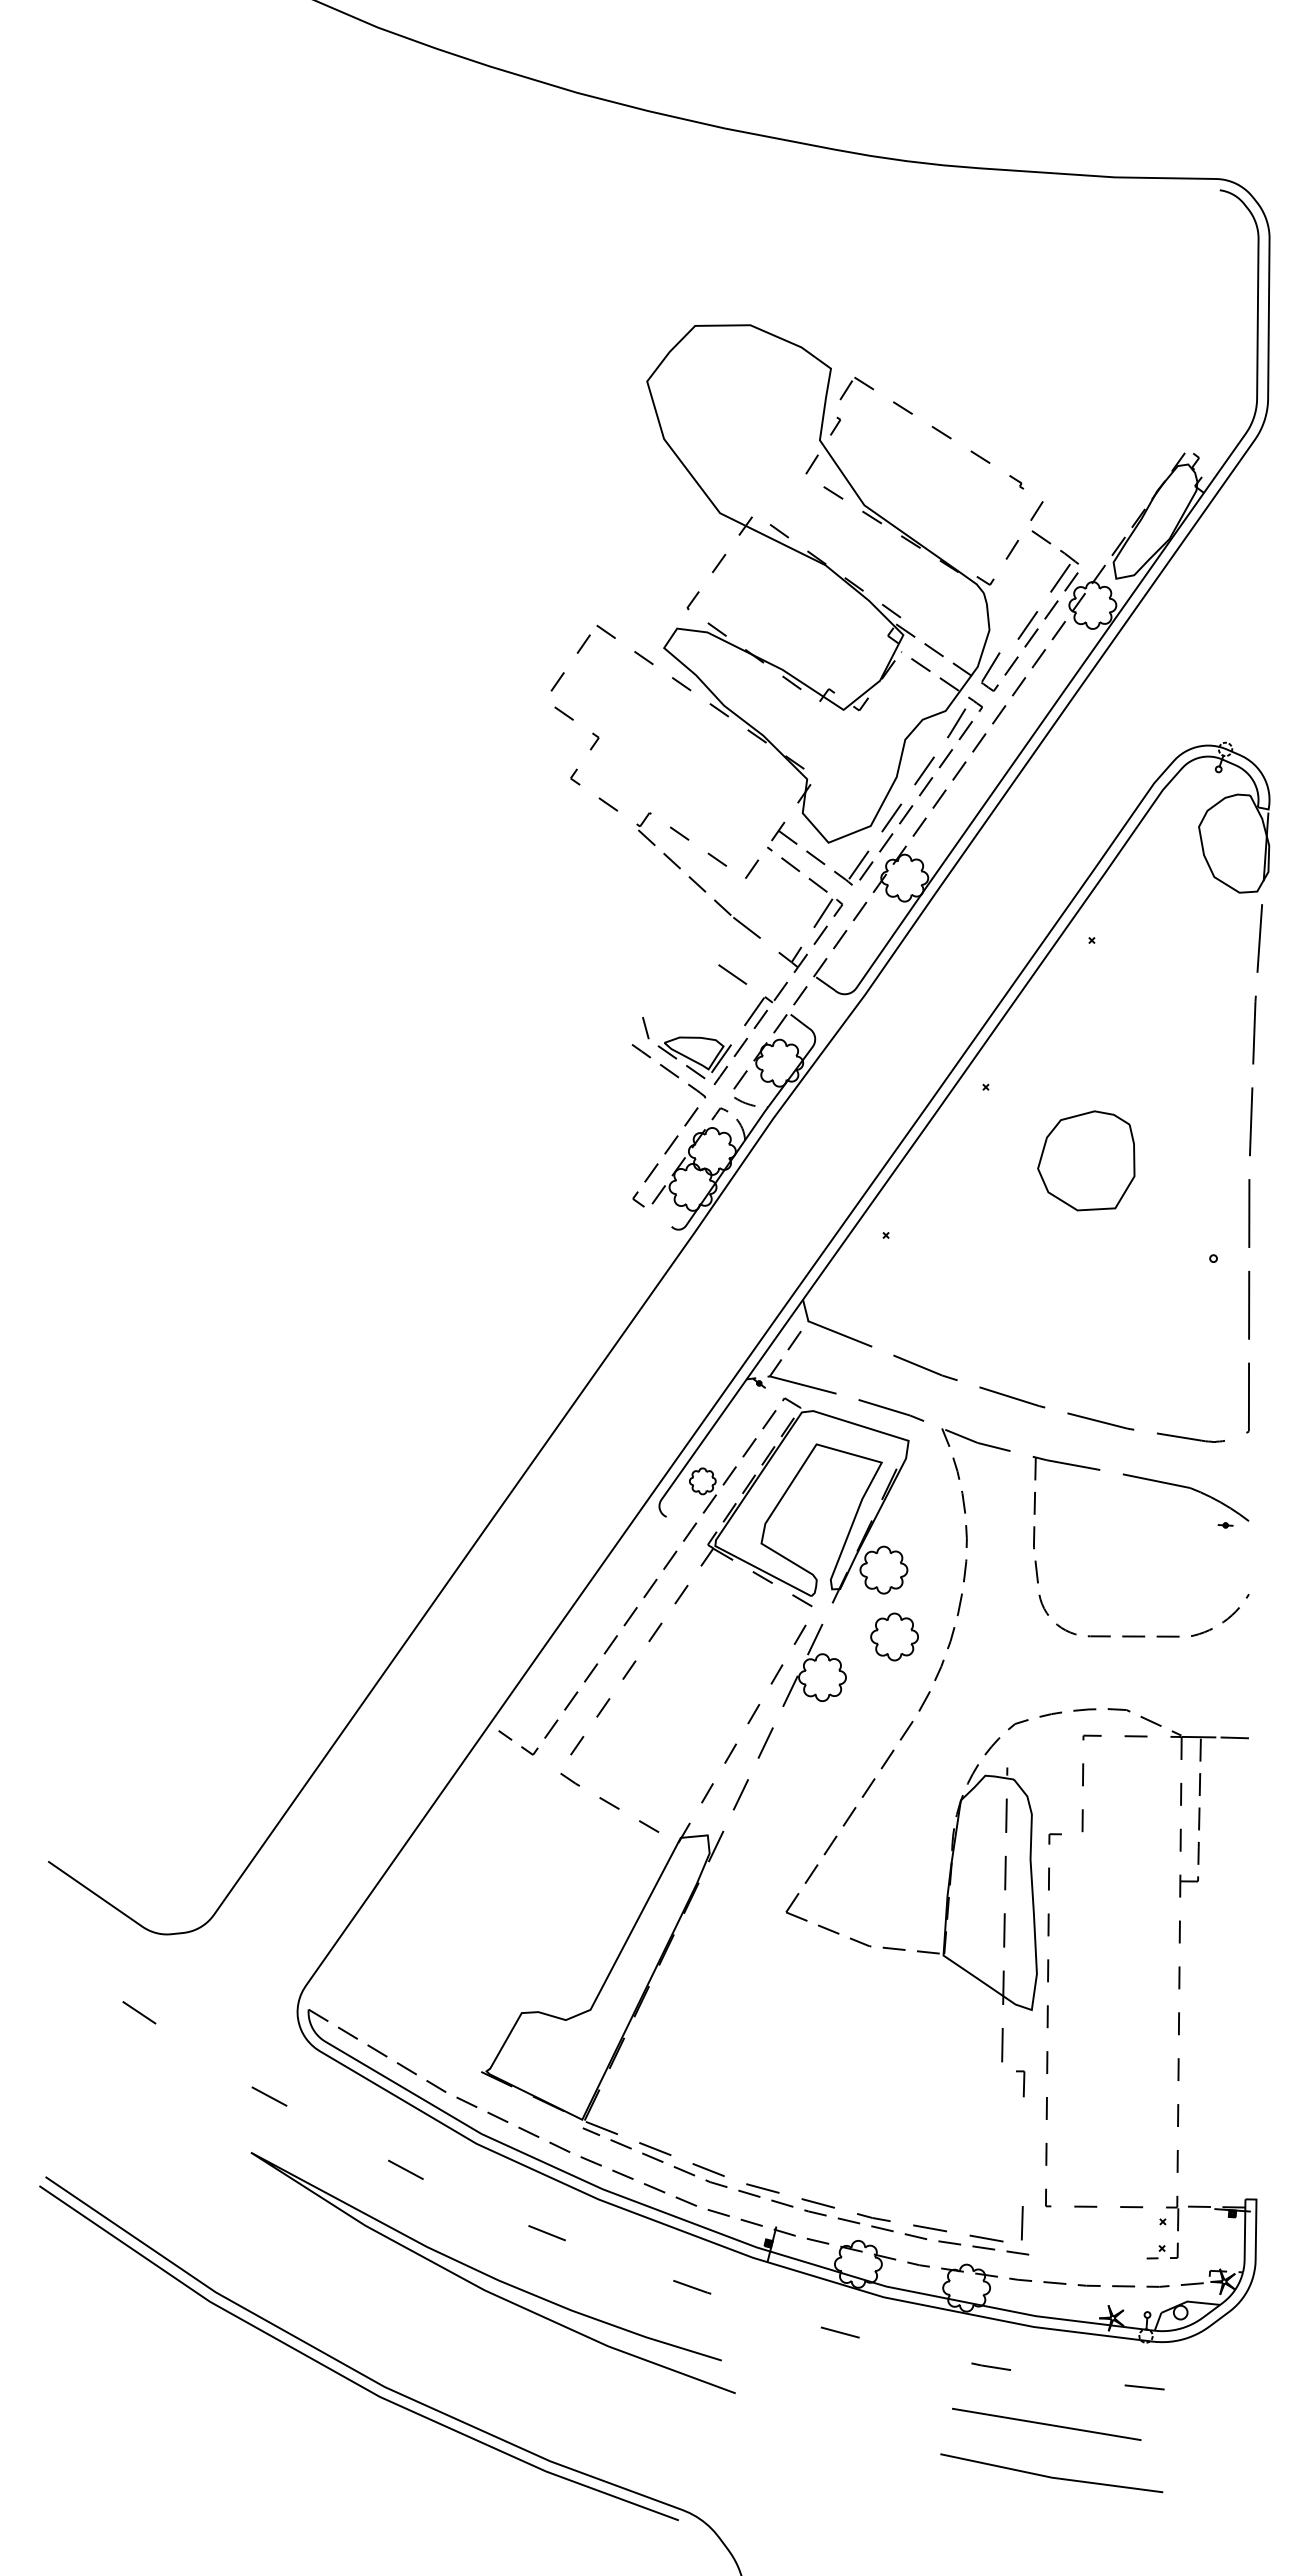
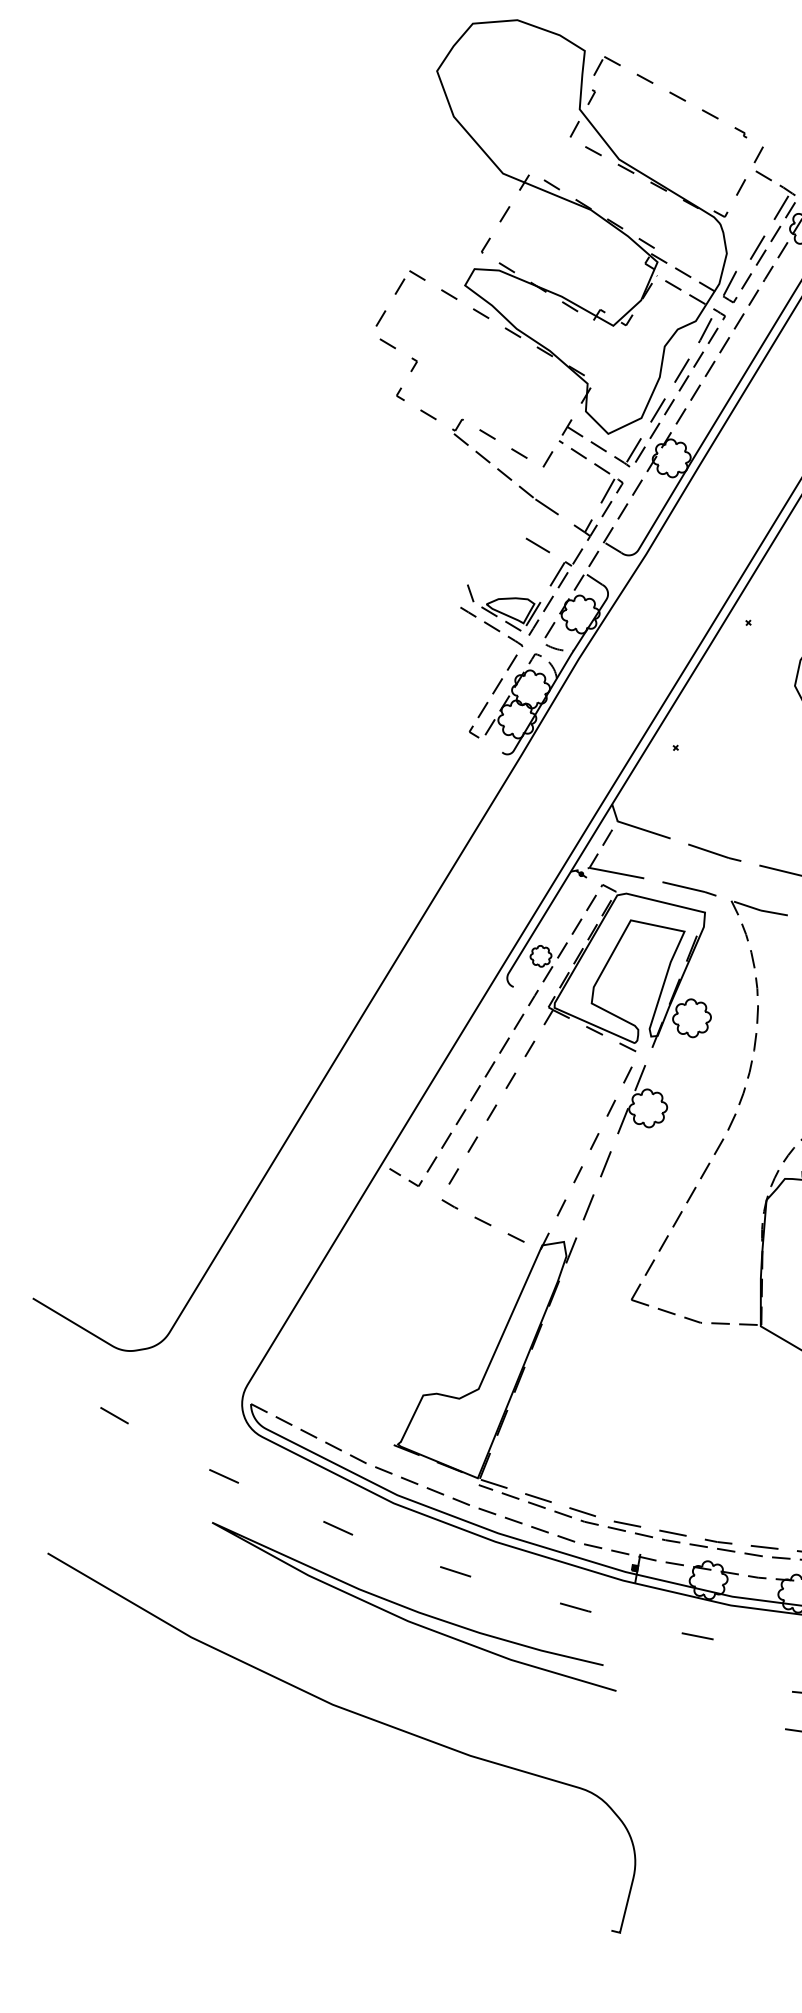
part: (894, 1636) -> (704, 1071), removed
curve: (342, 2374) -> (297, 1696), removed

